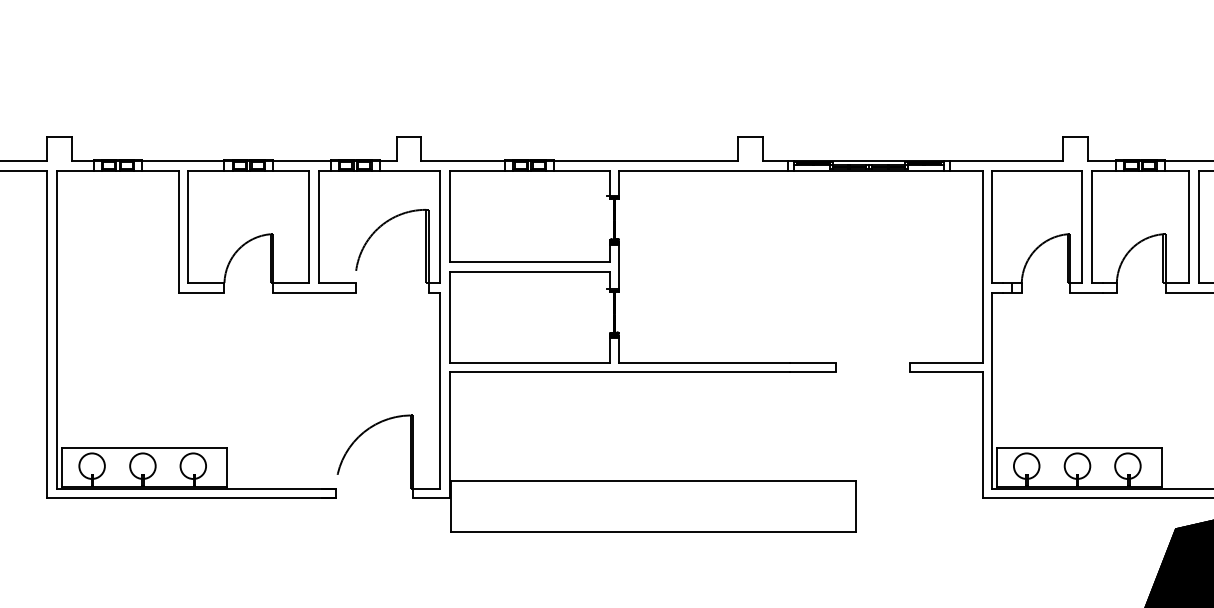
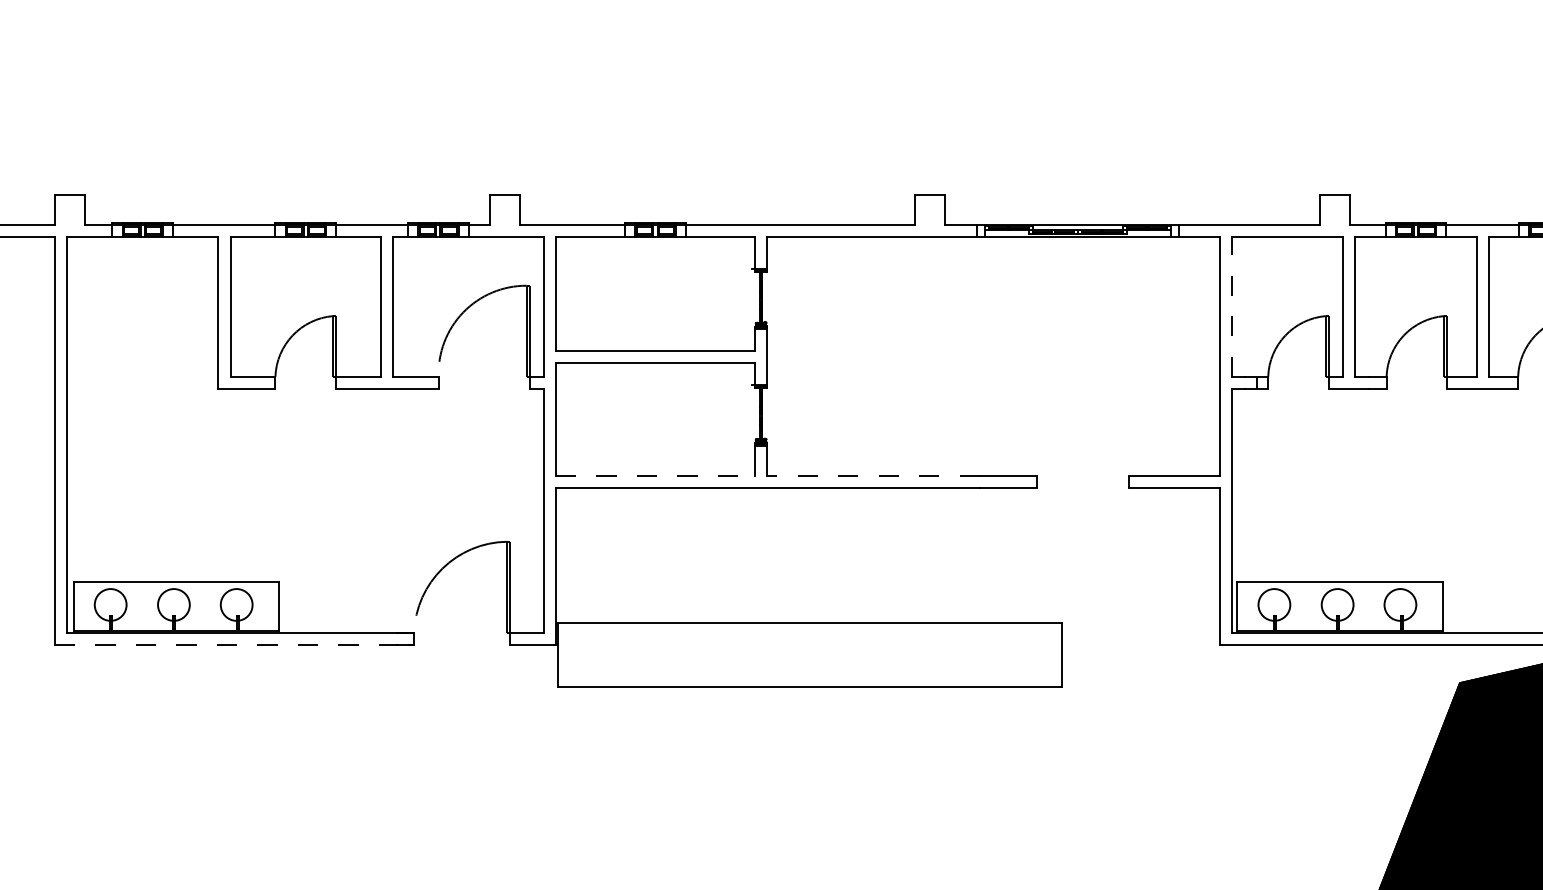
line: (992, 227) -> (1231, 307), solid -> dashed
line: (529, 362) -> (655, 475), solid -> dashed
line: (704, 362) -> (873, 475), solid -> dashed
line: (189, 497) -> (232, 644), solid -> dashed

